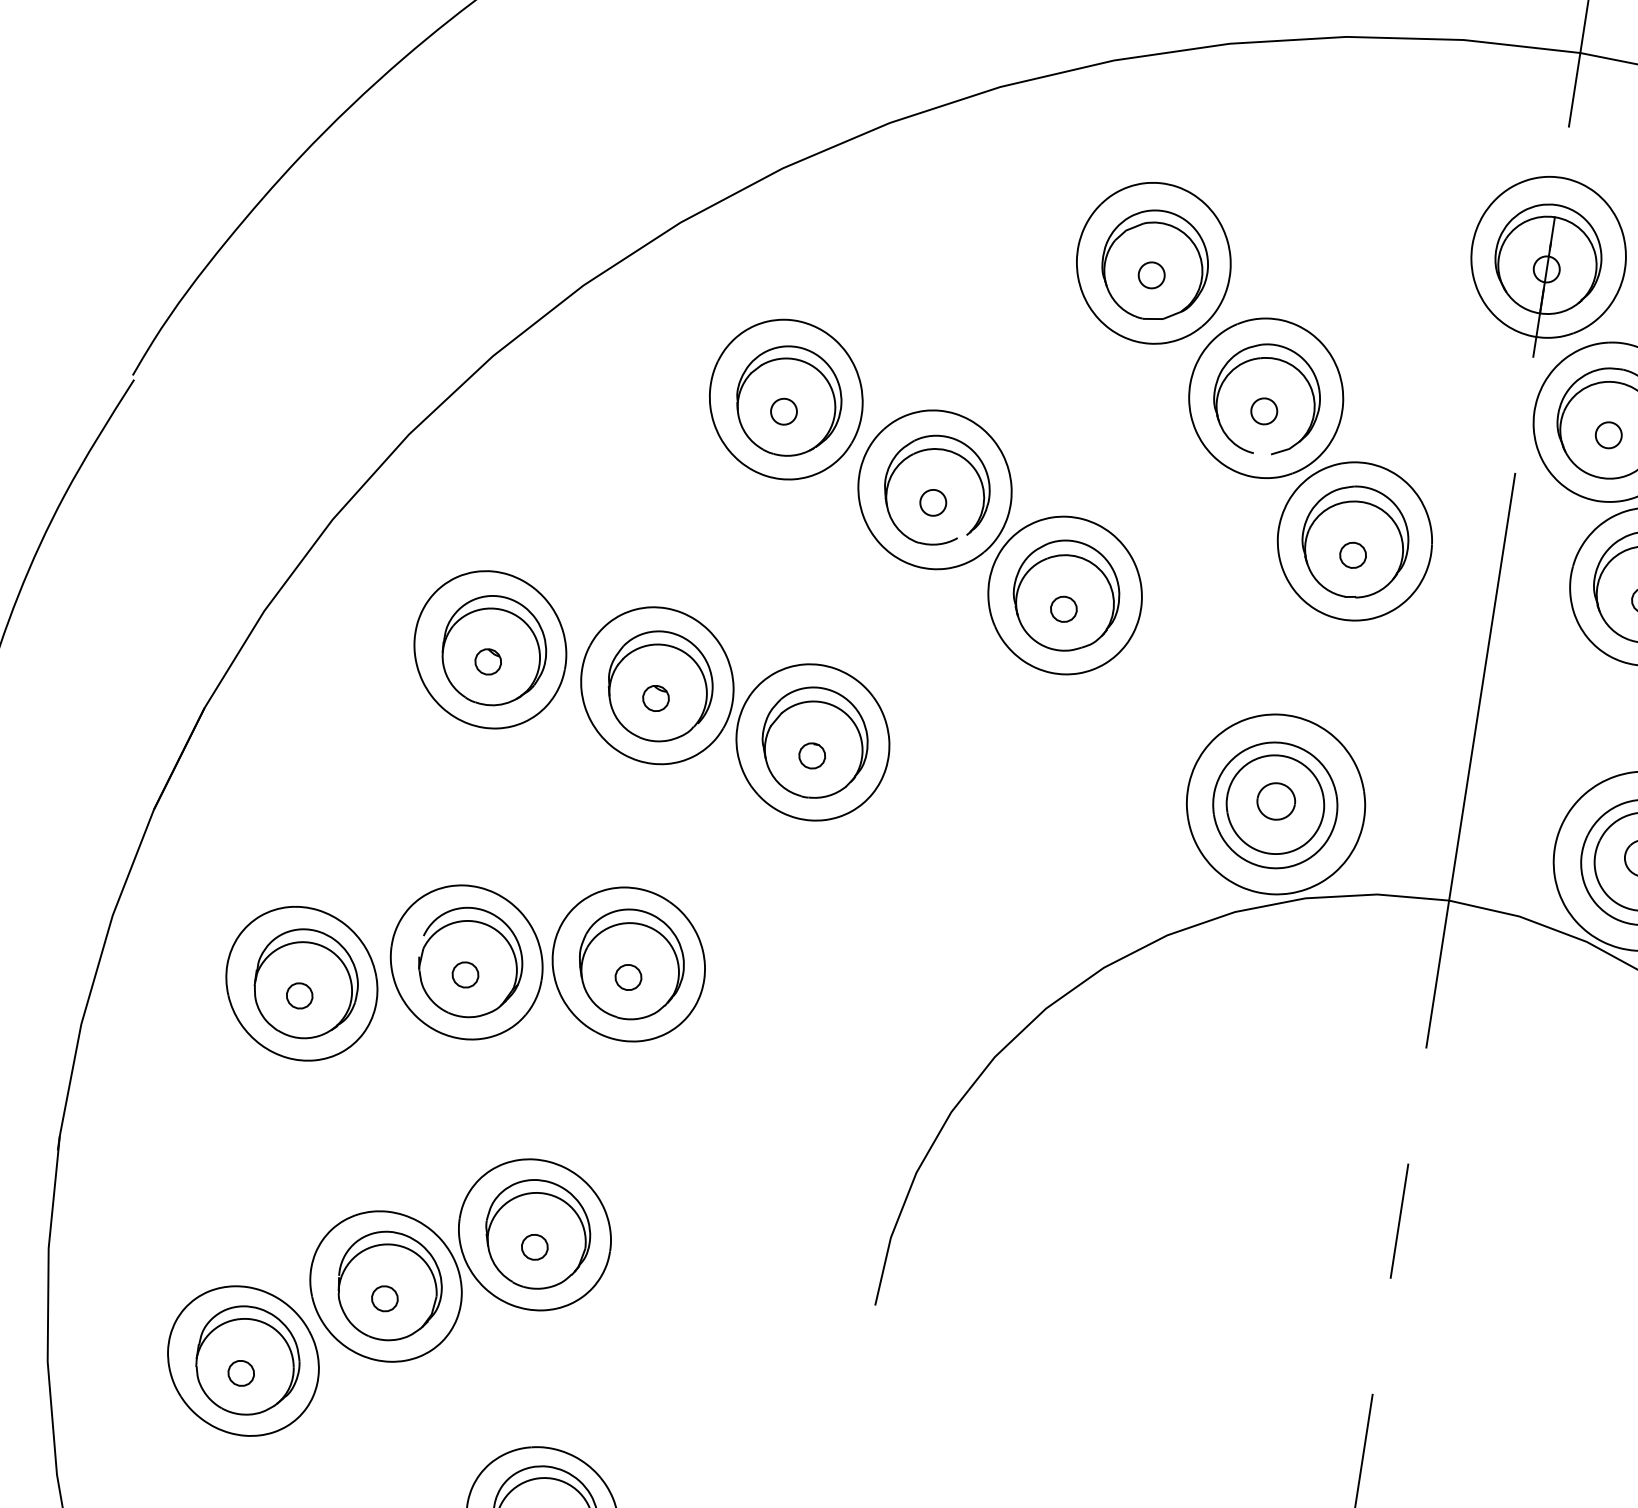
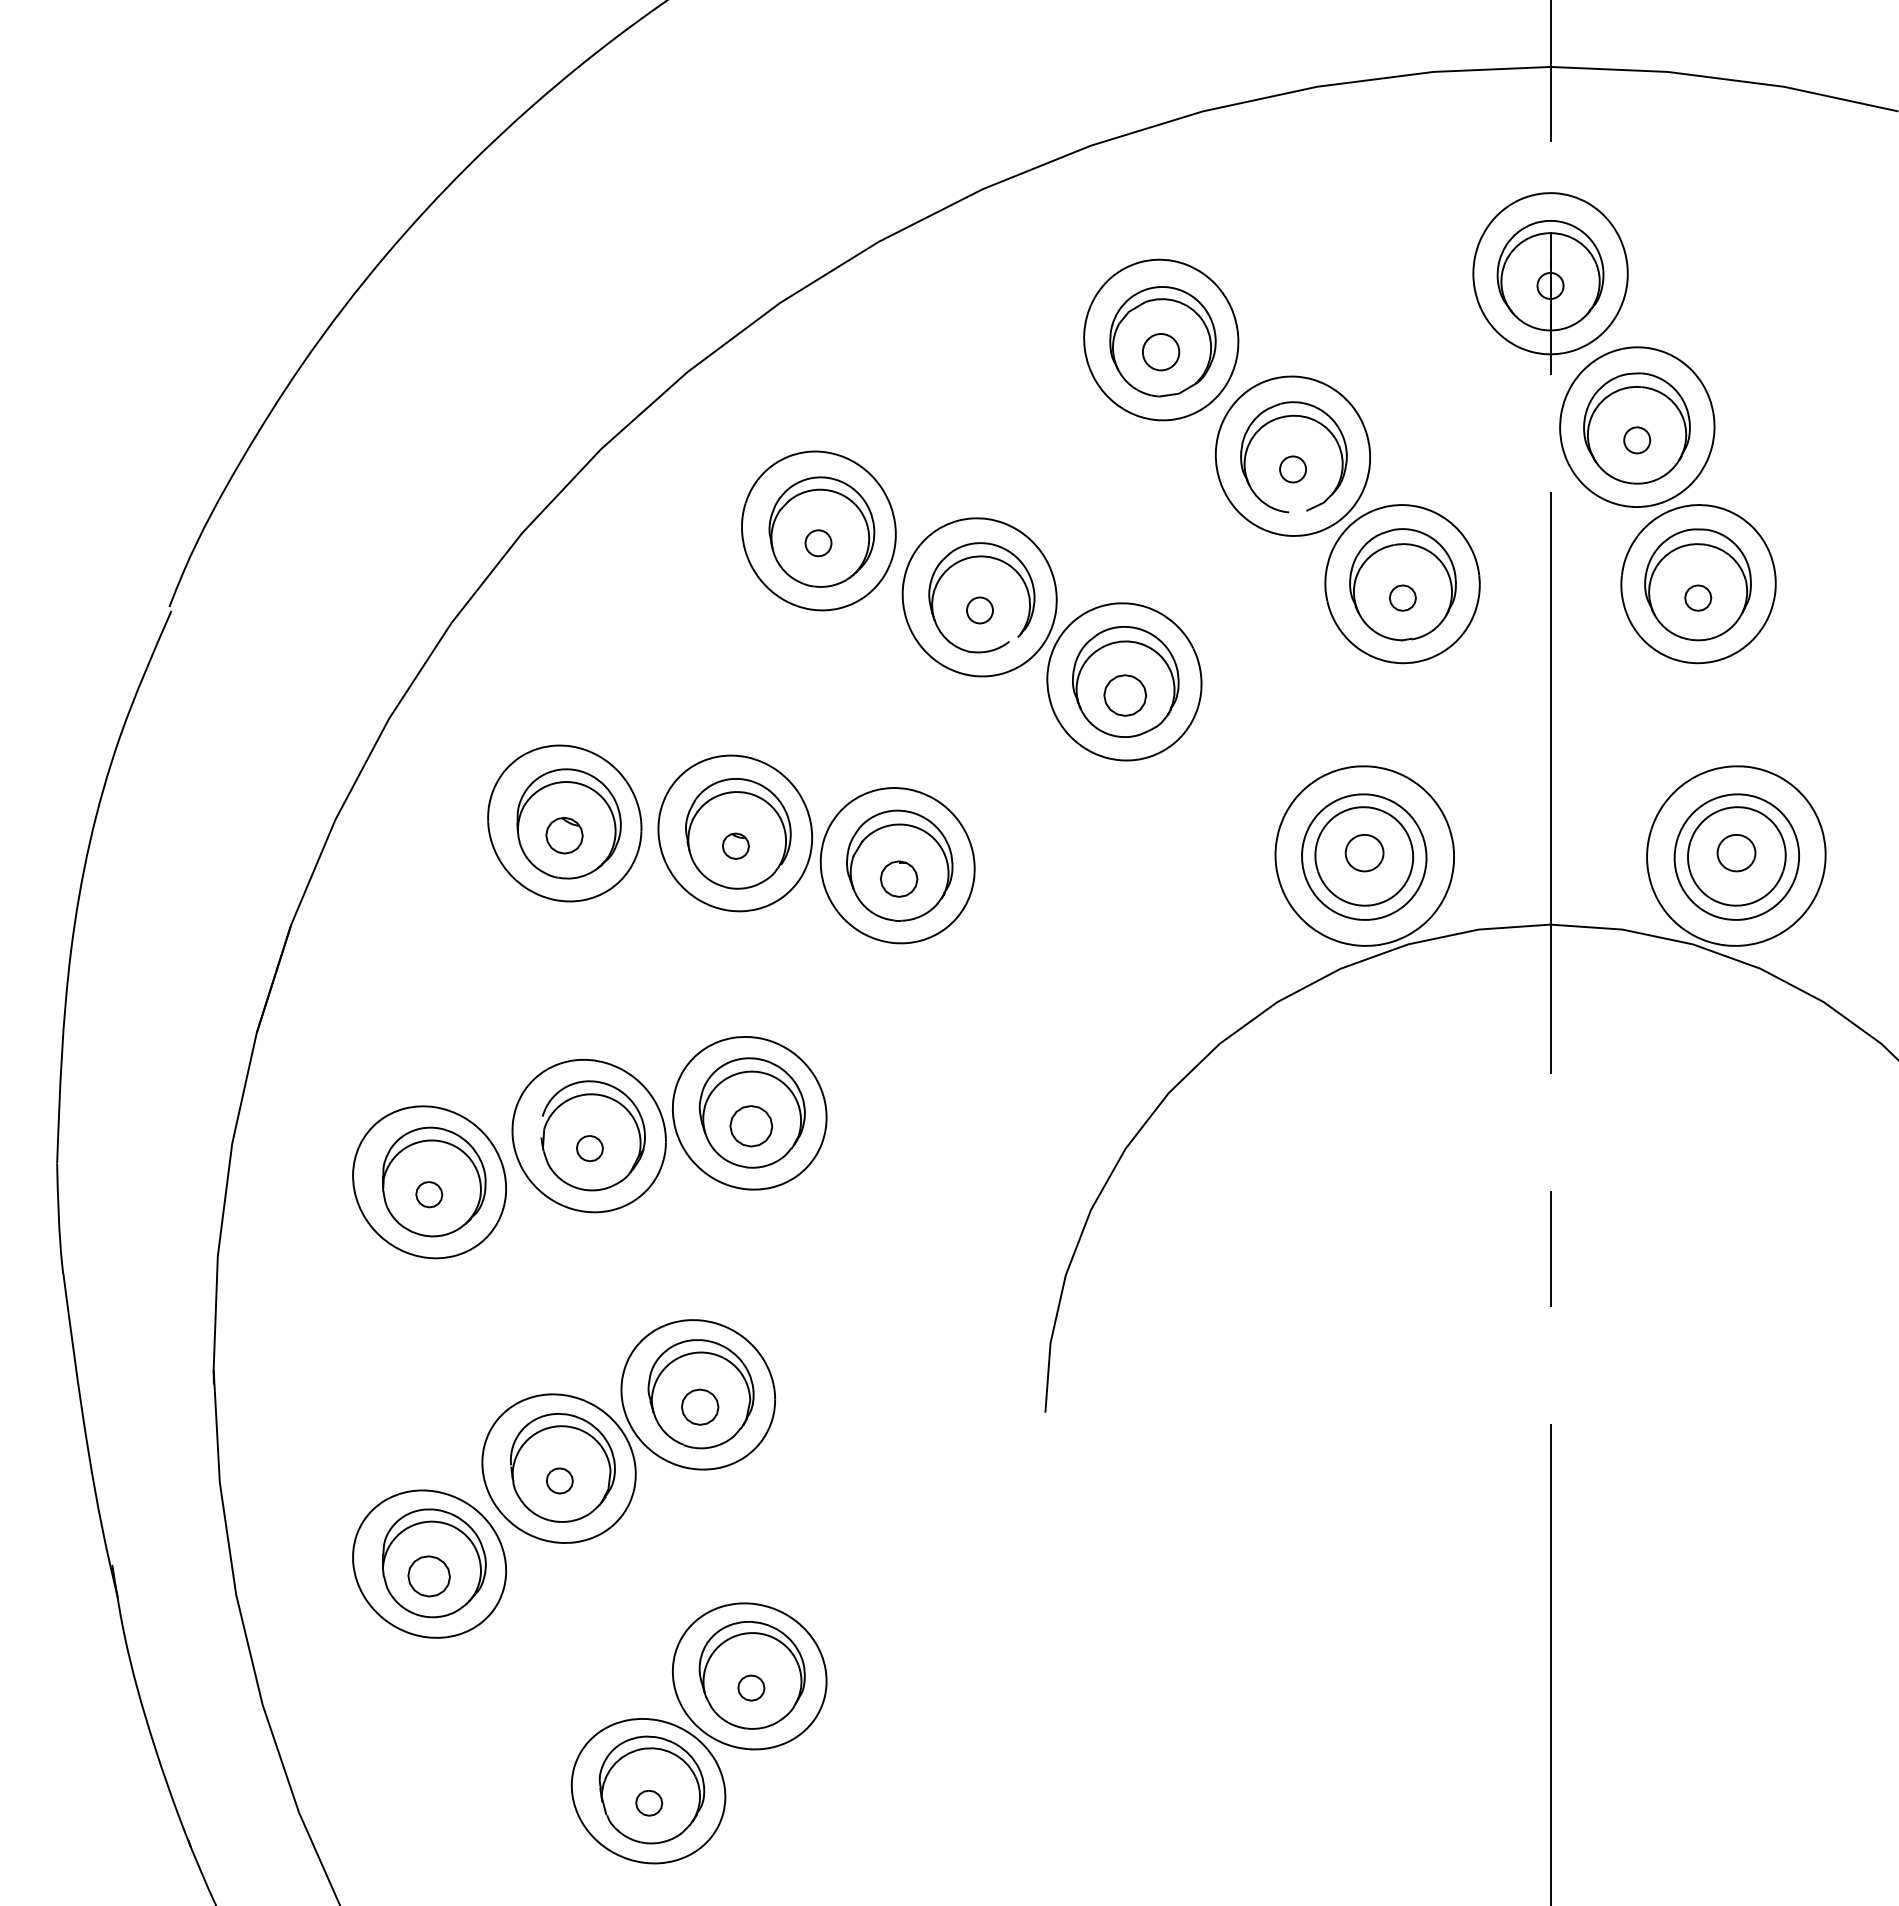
circle: (1151, 275) -> (1160, 352), size x1.4
part: (1064, 609) -> (1125, 695), size x1.6
part: (488, 661) -> (564, 835), size x1.4
part: (811, 755) -> (898, 878), size x1.4
part: (628, 976) -> (751, 1125), size x1.6
part: (534, 1246) -> (699, 1406), size x1.4
part: (241, 1373) -> (429, 1576), size x1.6

